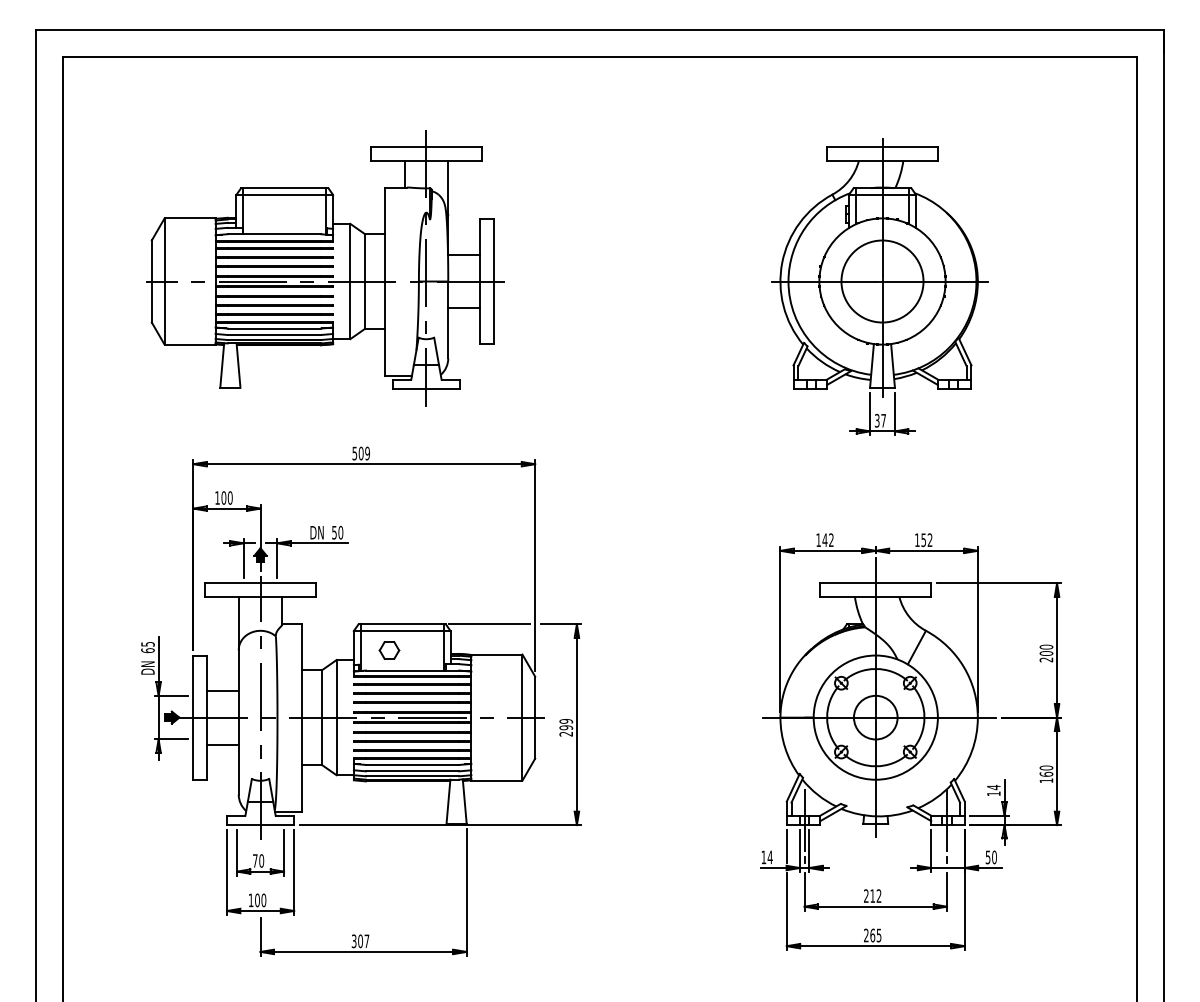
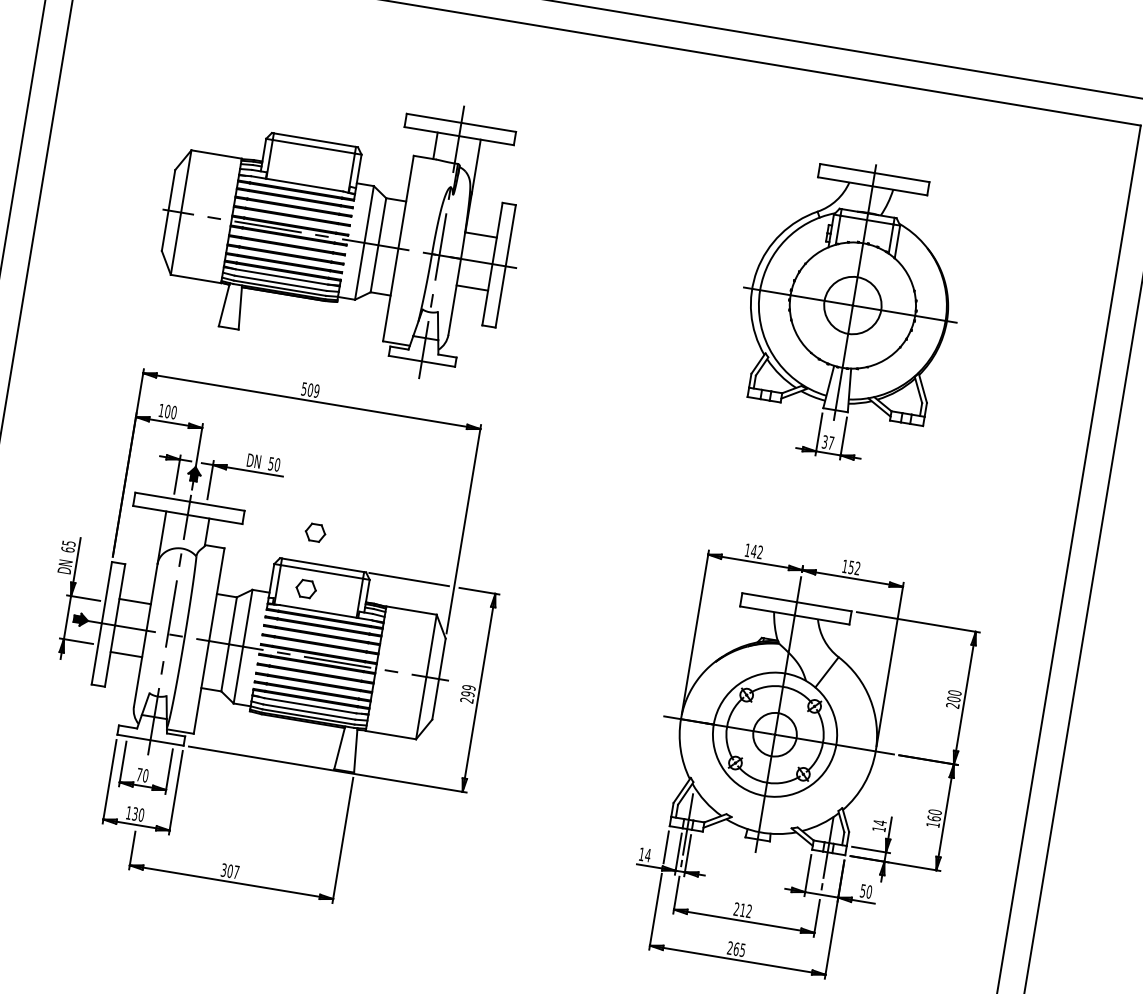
part: (325, 268) -> (342, 226), moved
circle: (882, 281) -> (852, 305), size x0.7
part: (389, 593) -> (315, 532), added
text: (257, 900) -> (135, 814), 100 -> 130

